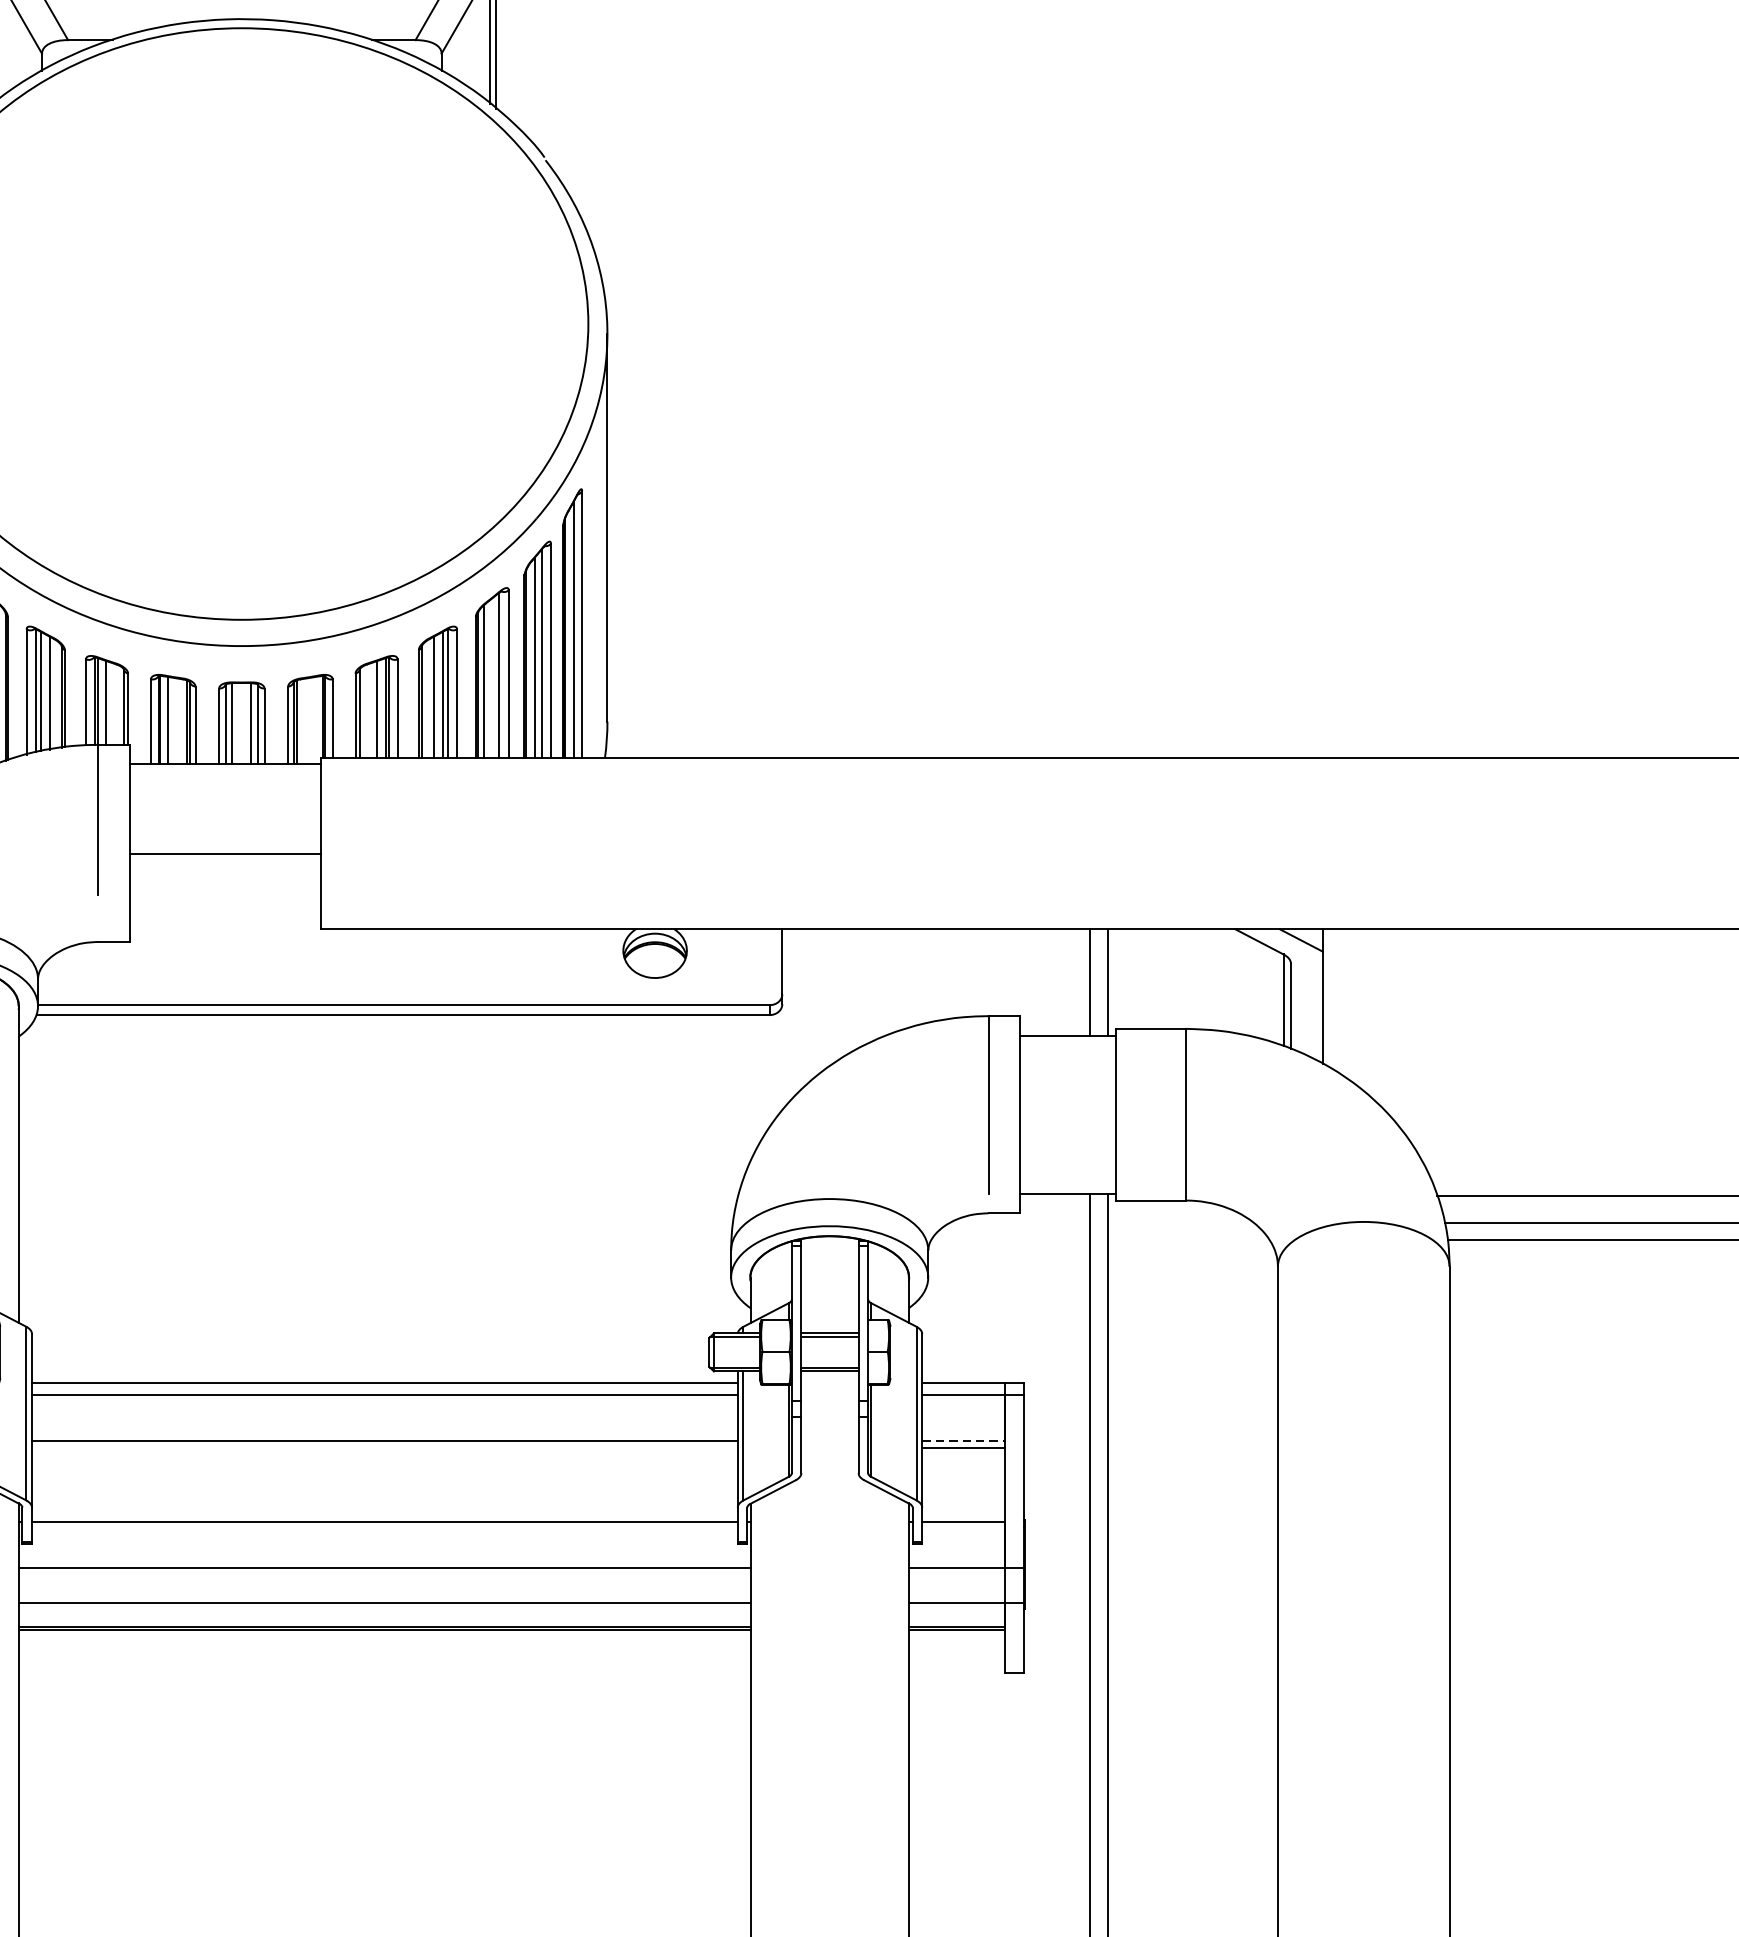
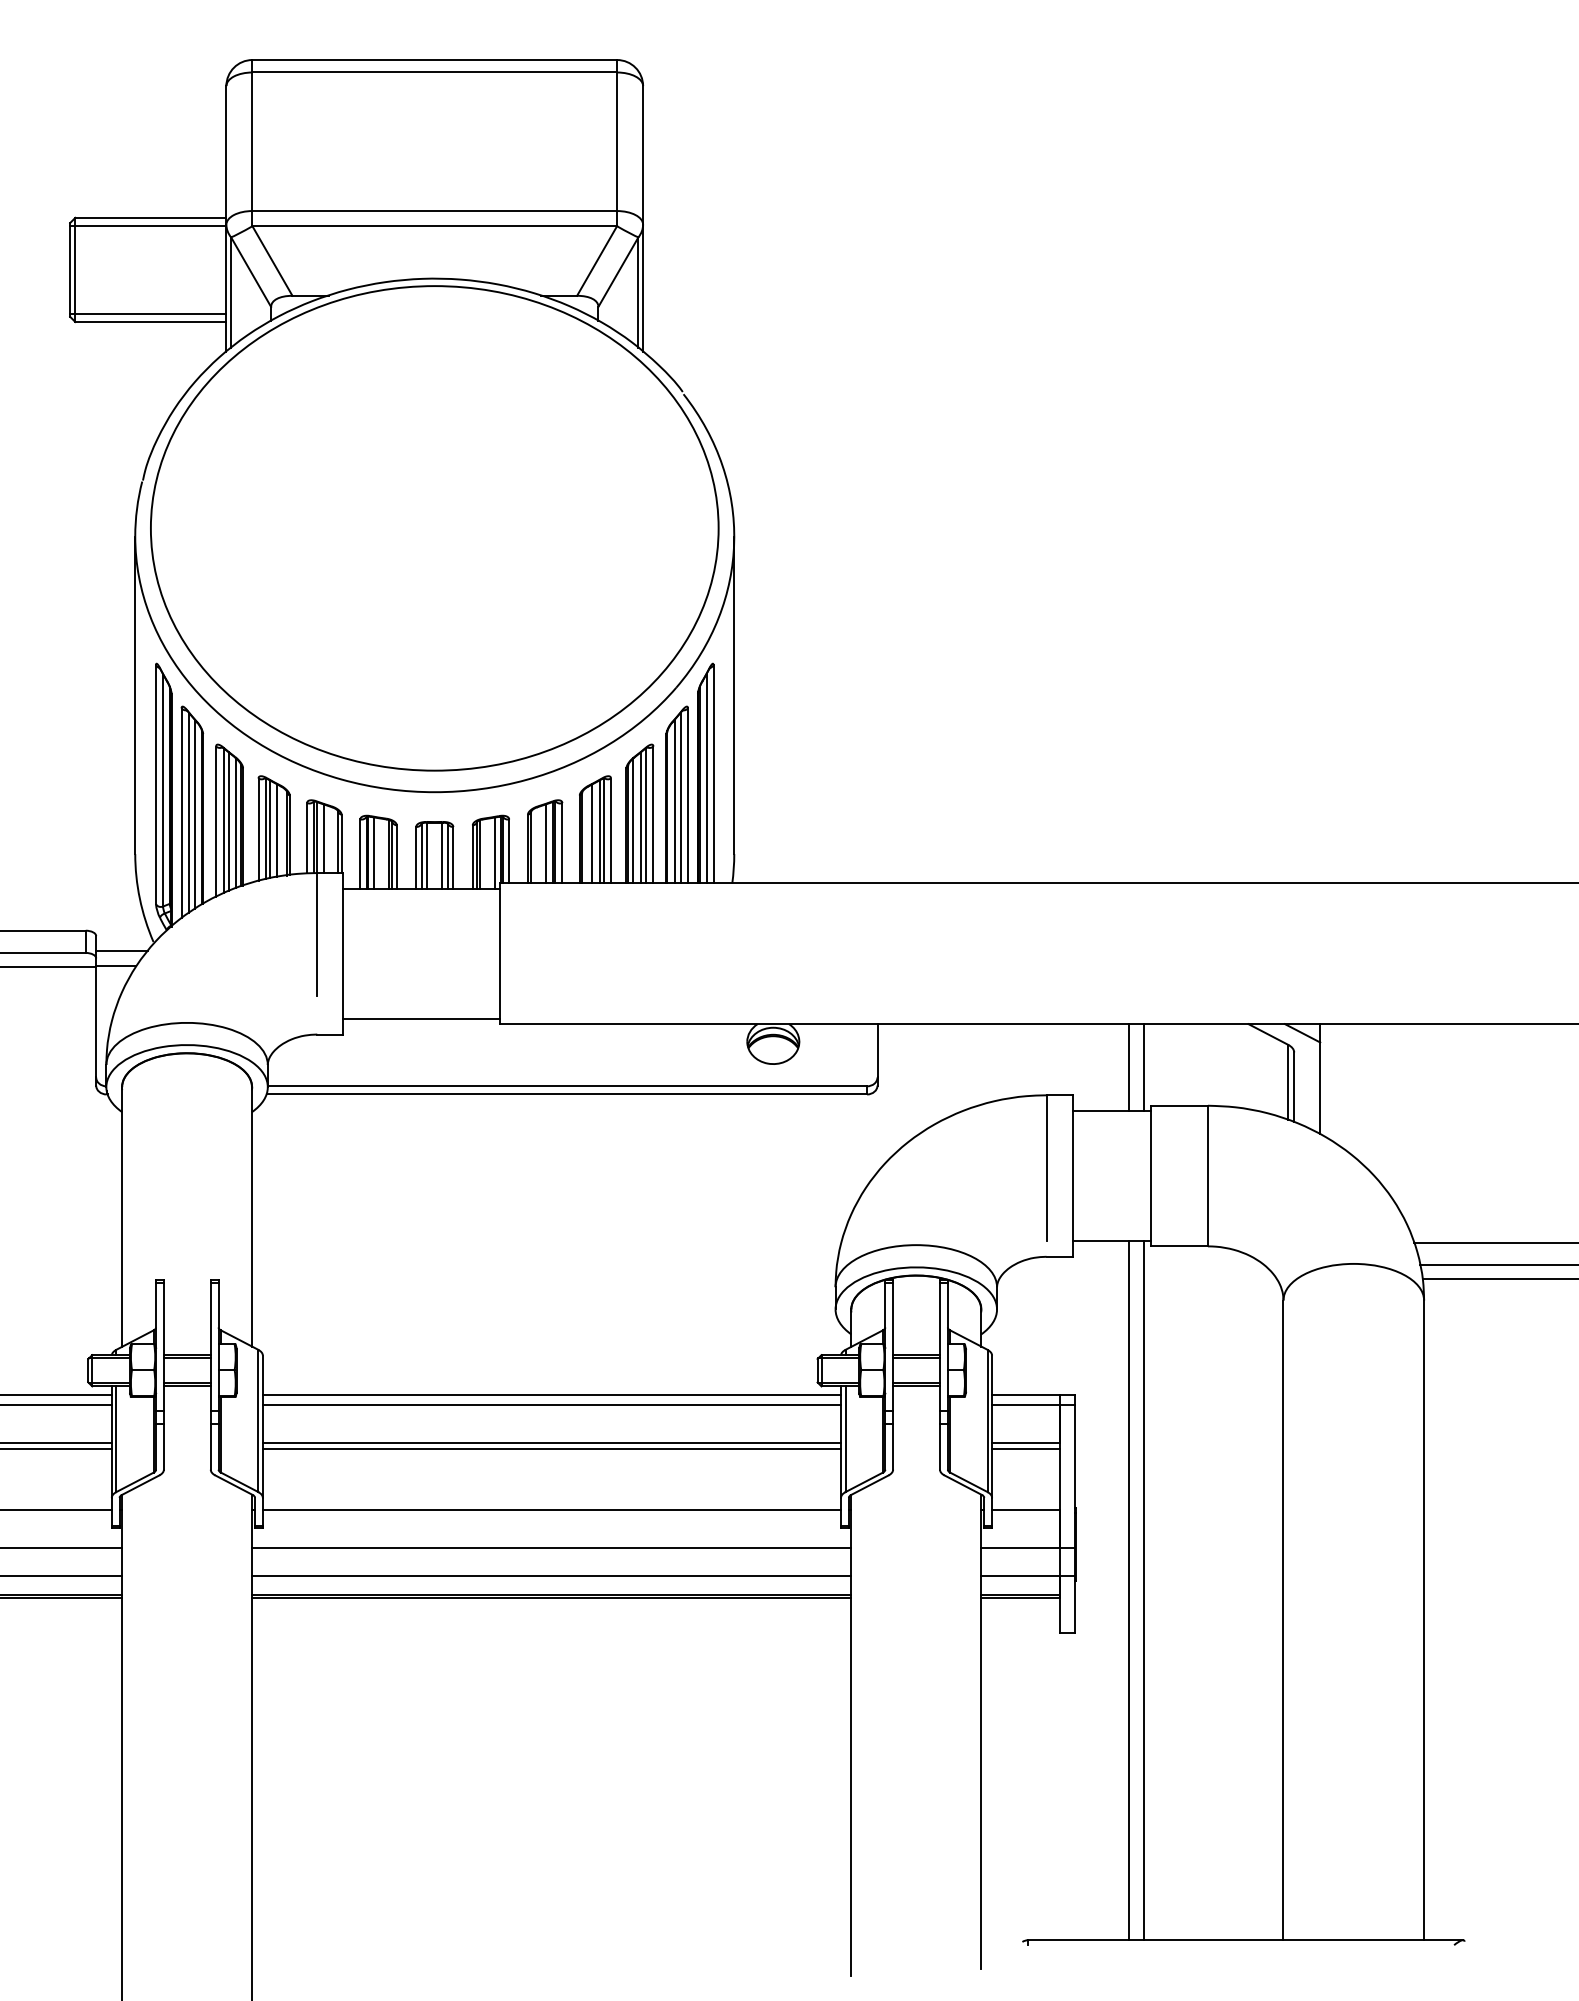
line: (492, 676) -> (640, 817), added
line: (315, 719) -> (495, 852), added
line: (225, 854) -> (421, 1018), moved
line: (962, 1441) -> (1025, 1443), dashed -> solid
line: (384, 1447) -> (551, 1448), added

